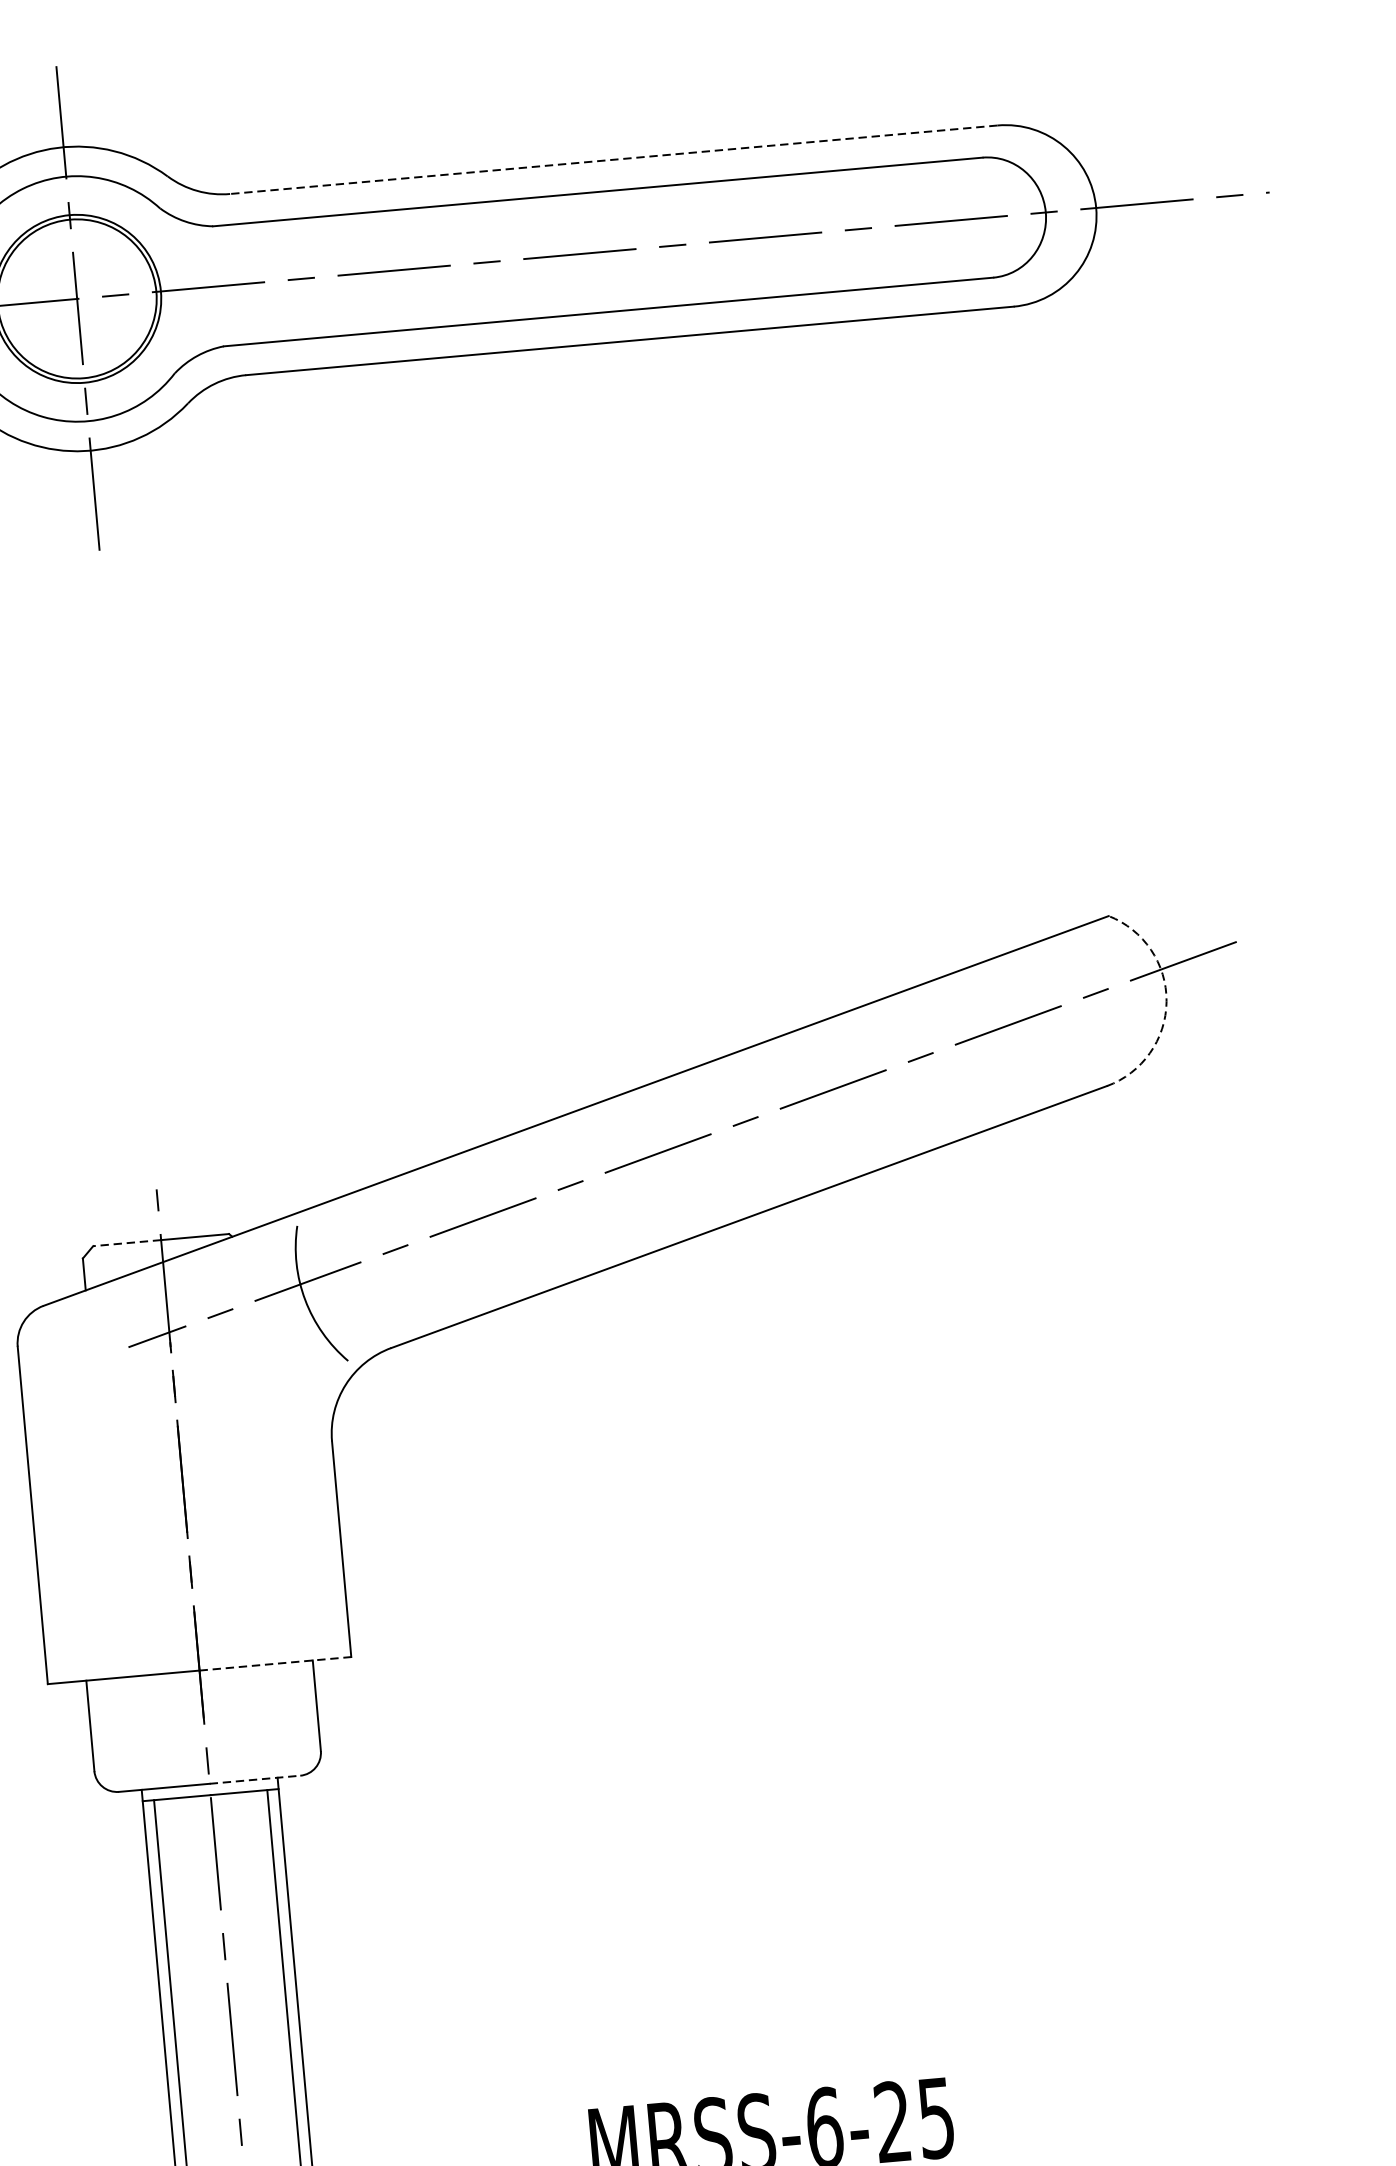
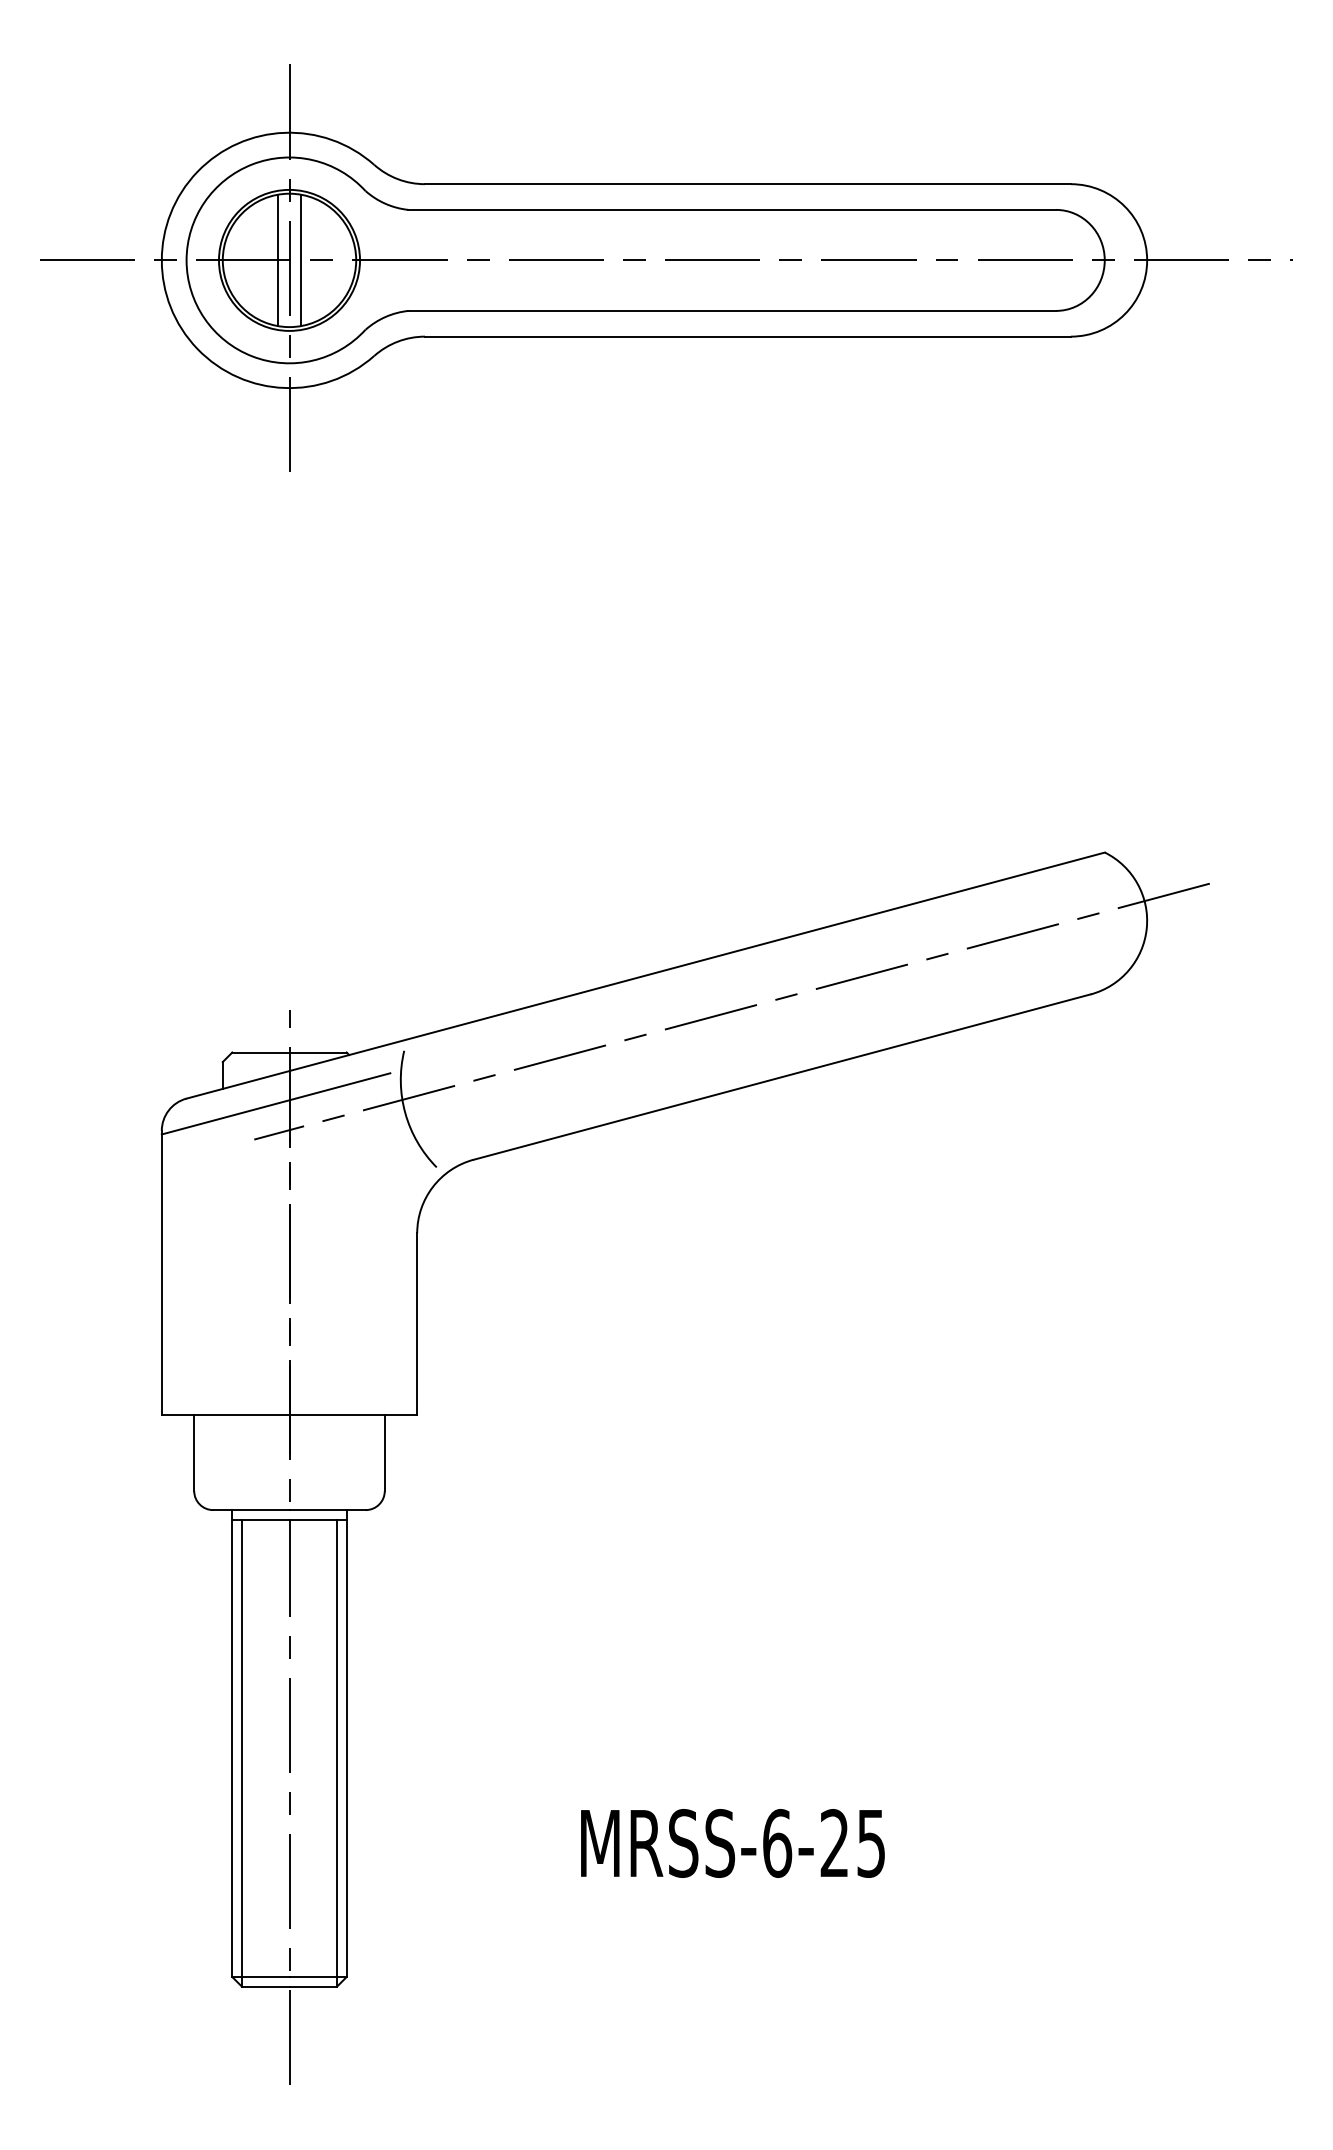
line: (613, 160) -> (747, 184), dashed -> solid
line: (90, 297) -> (300, 260), added
line: (64, 300) -> (278, 260), added
arc: (1166, 1001) -> (1146, 928), dashed -> solid
line: (126, 1243) -> (260, 1052), dashed -> solid
line: (149, 1302) -> (275, 1103), added
line: (275, 1663) -> (353, 1414), dashed -> solid
line: (256, 1780) -> (328, 1510), dashed -> solid

